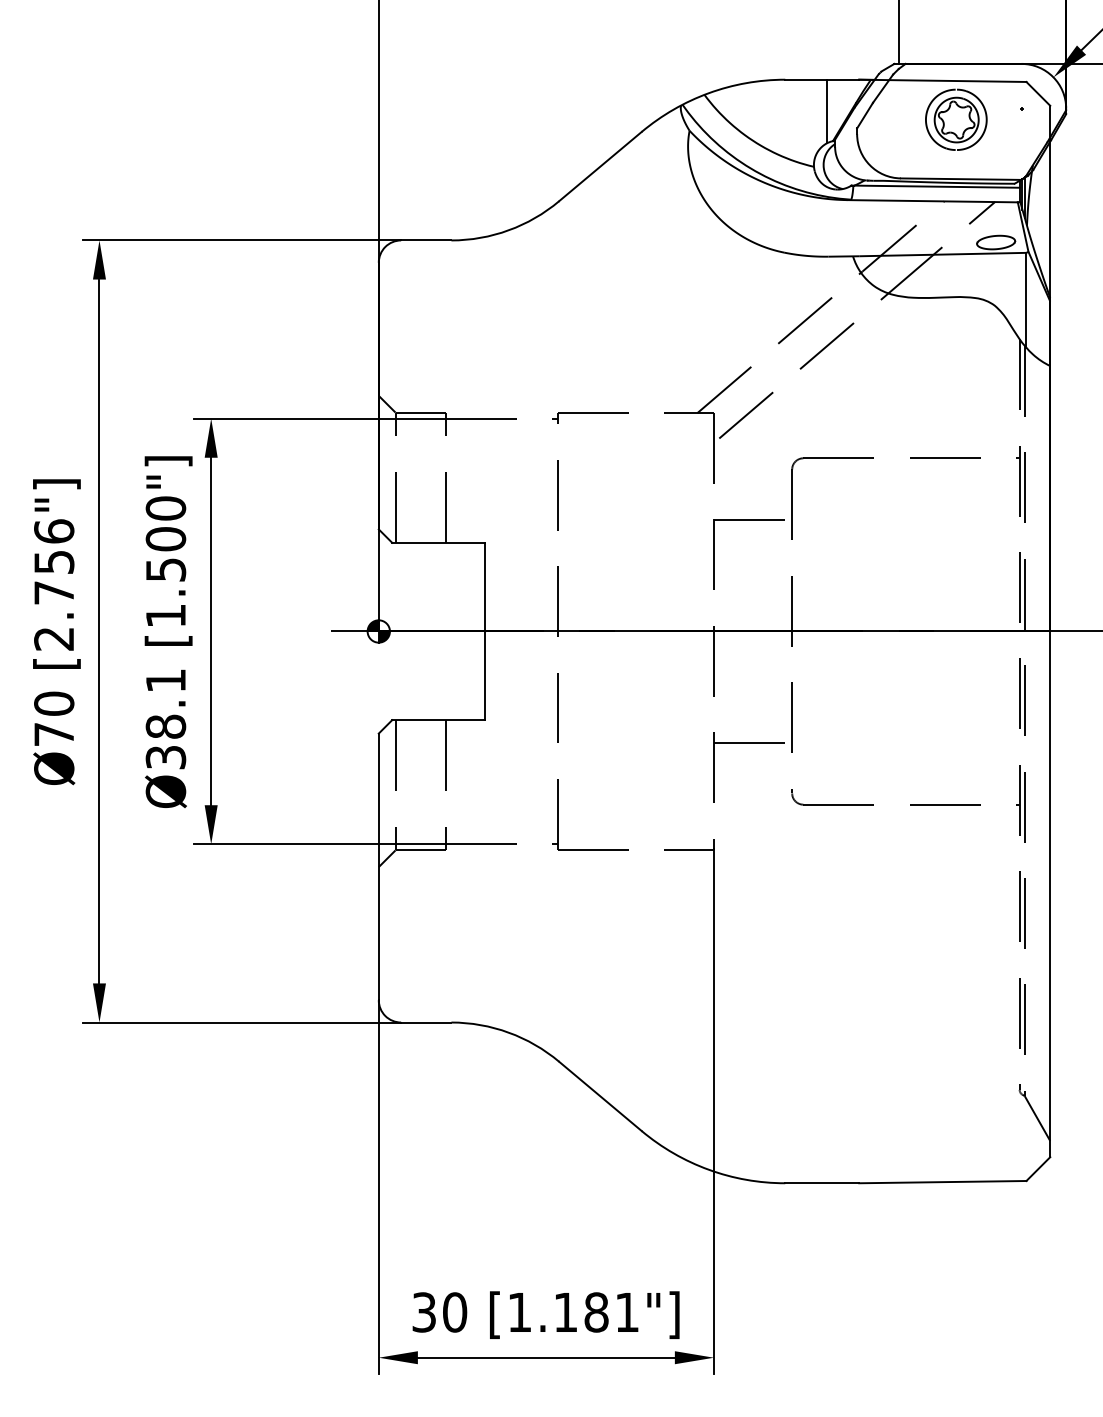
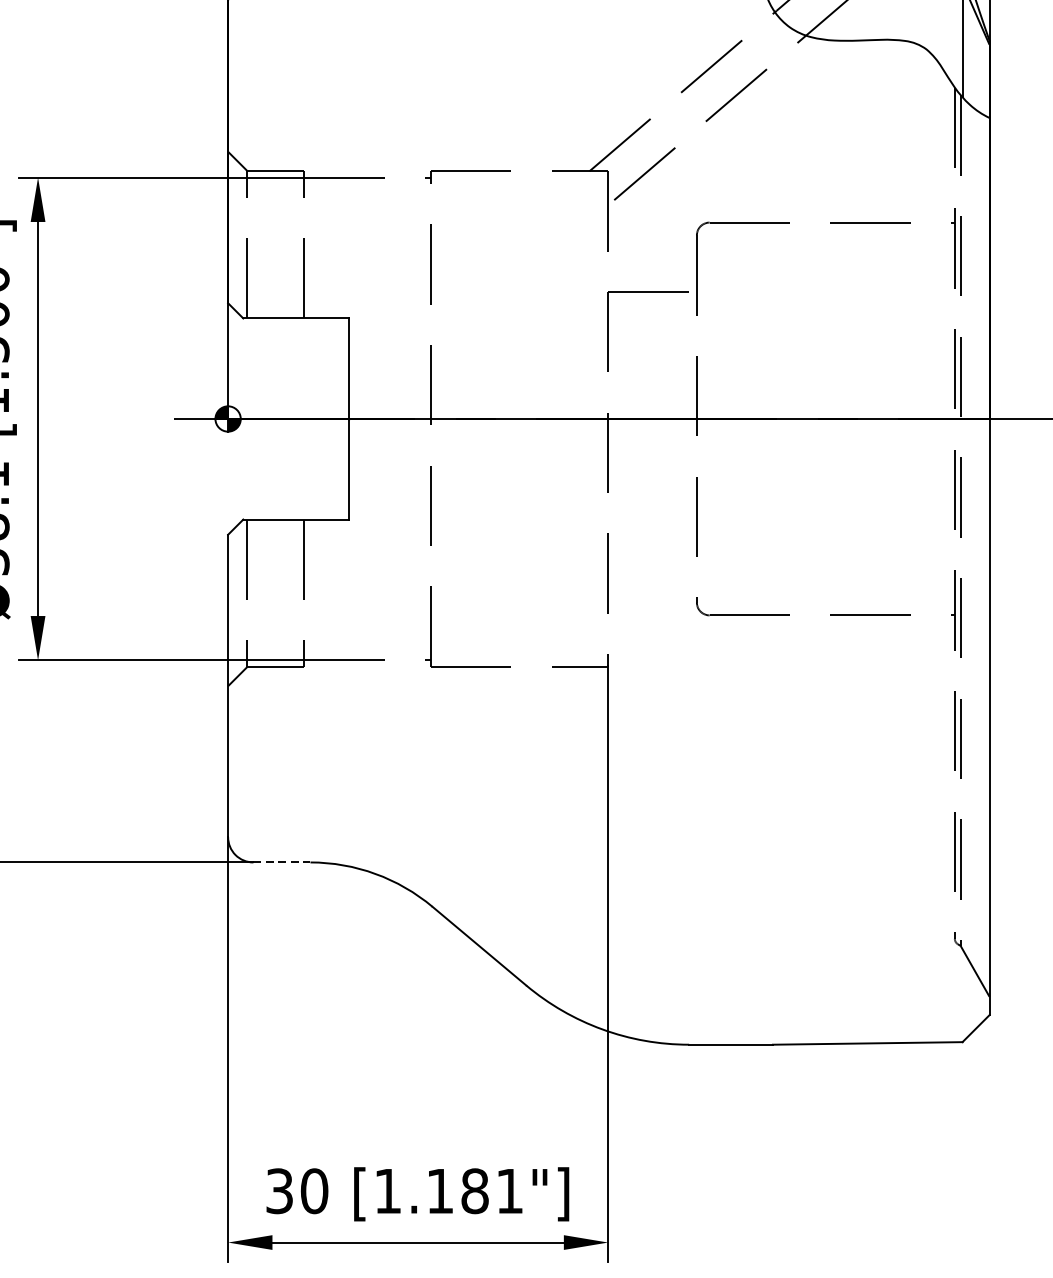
line: (752, 743) -> (651, 546), removed
line: (426, 1022) -> (282, 862), solid -> dashed

